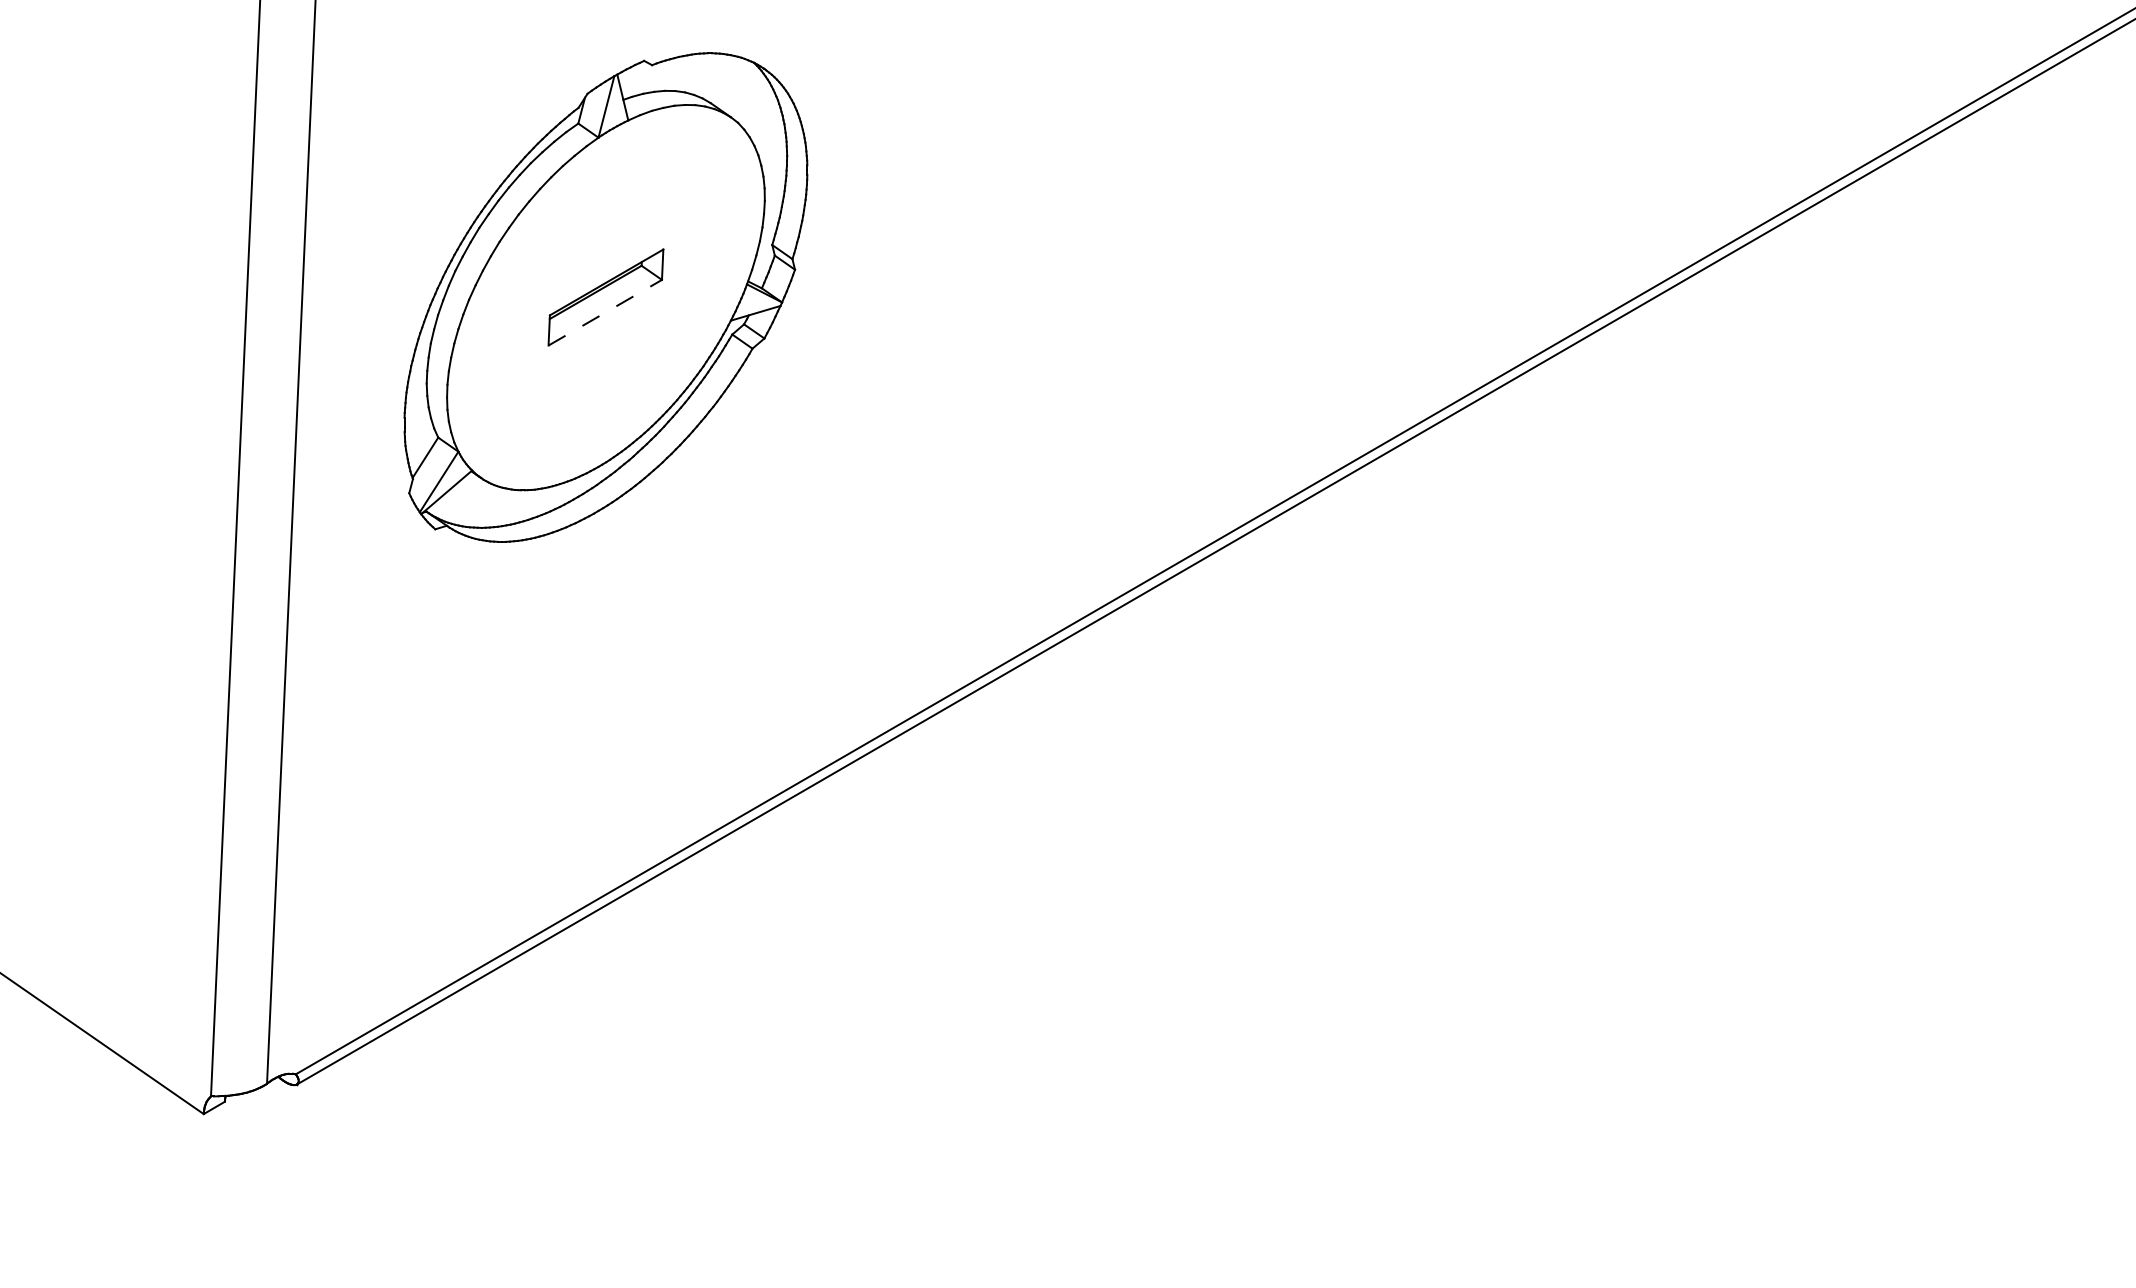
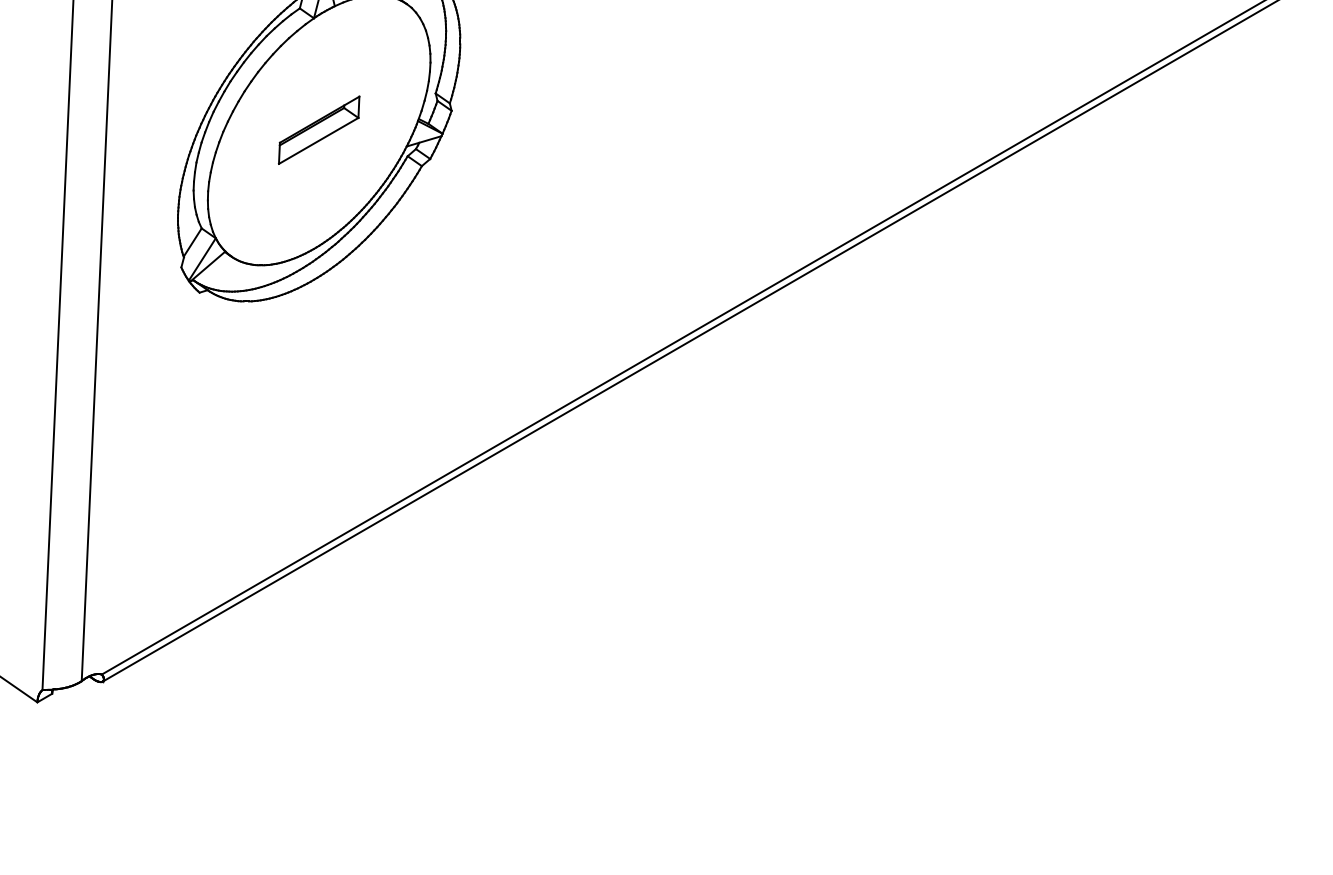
line: (605, 312) -> (318, 140), dashed -> solid

